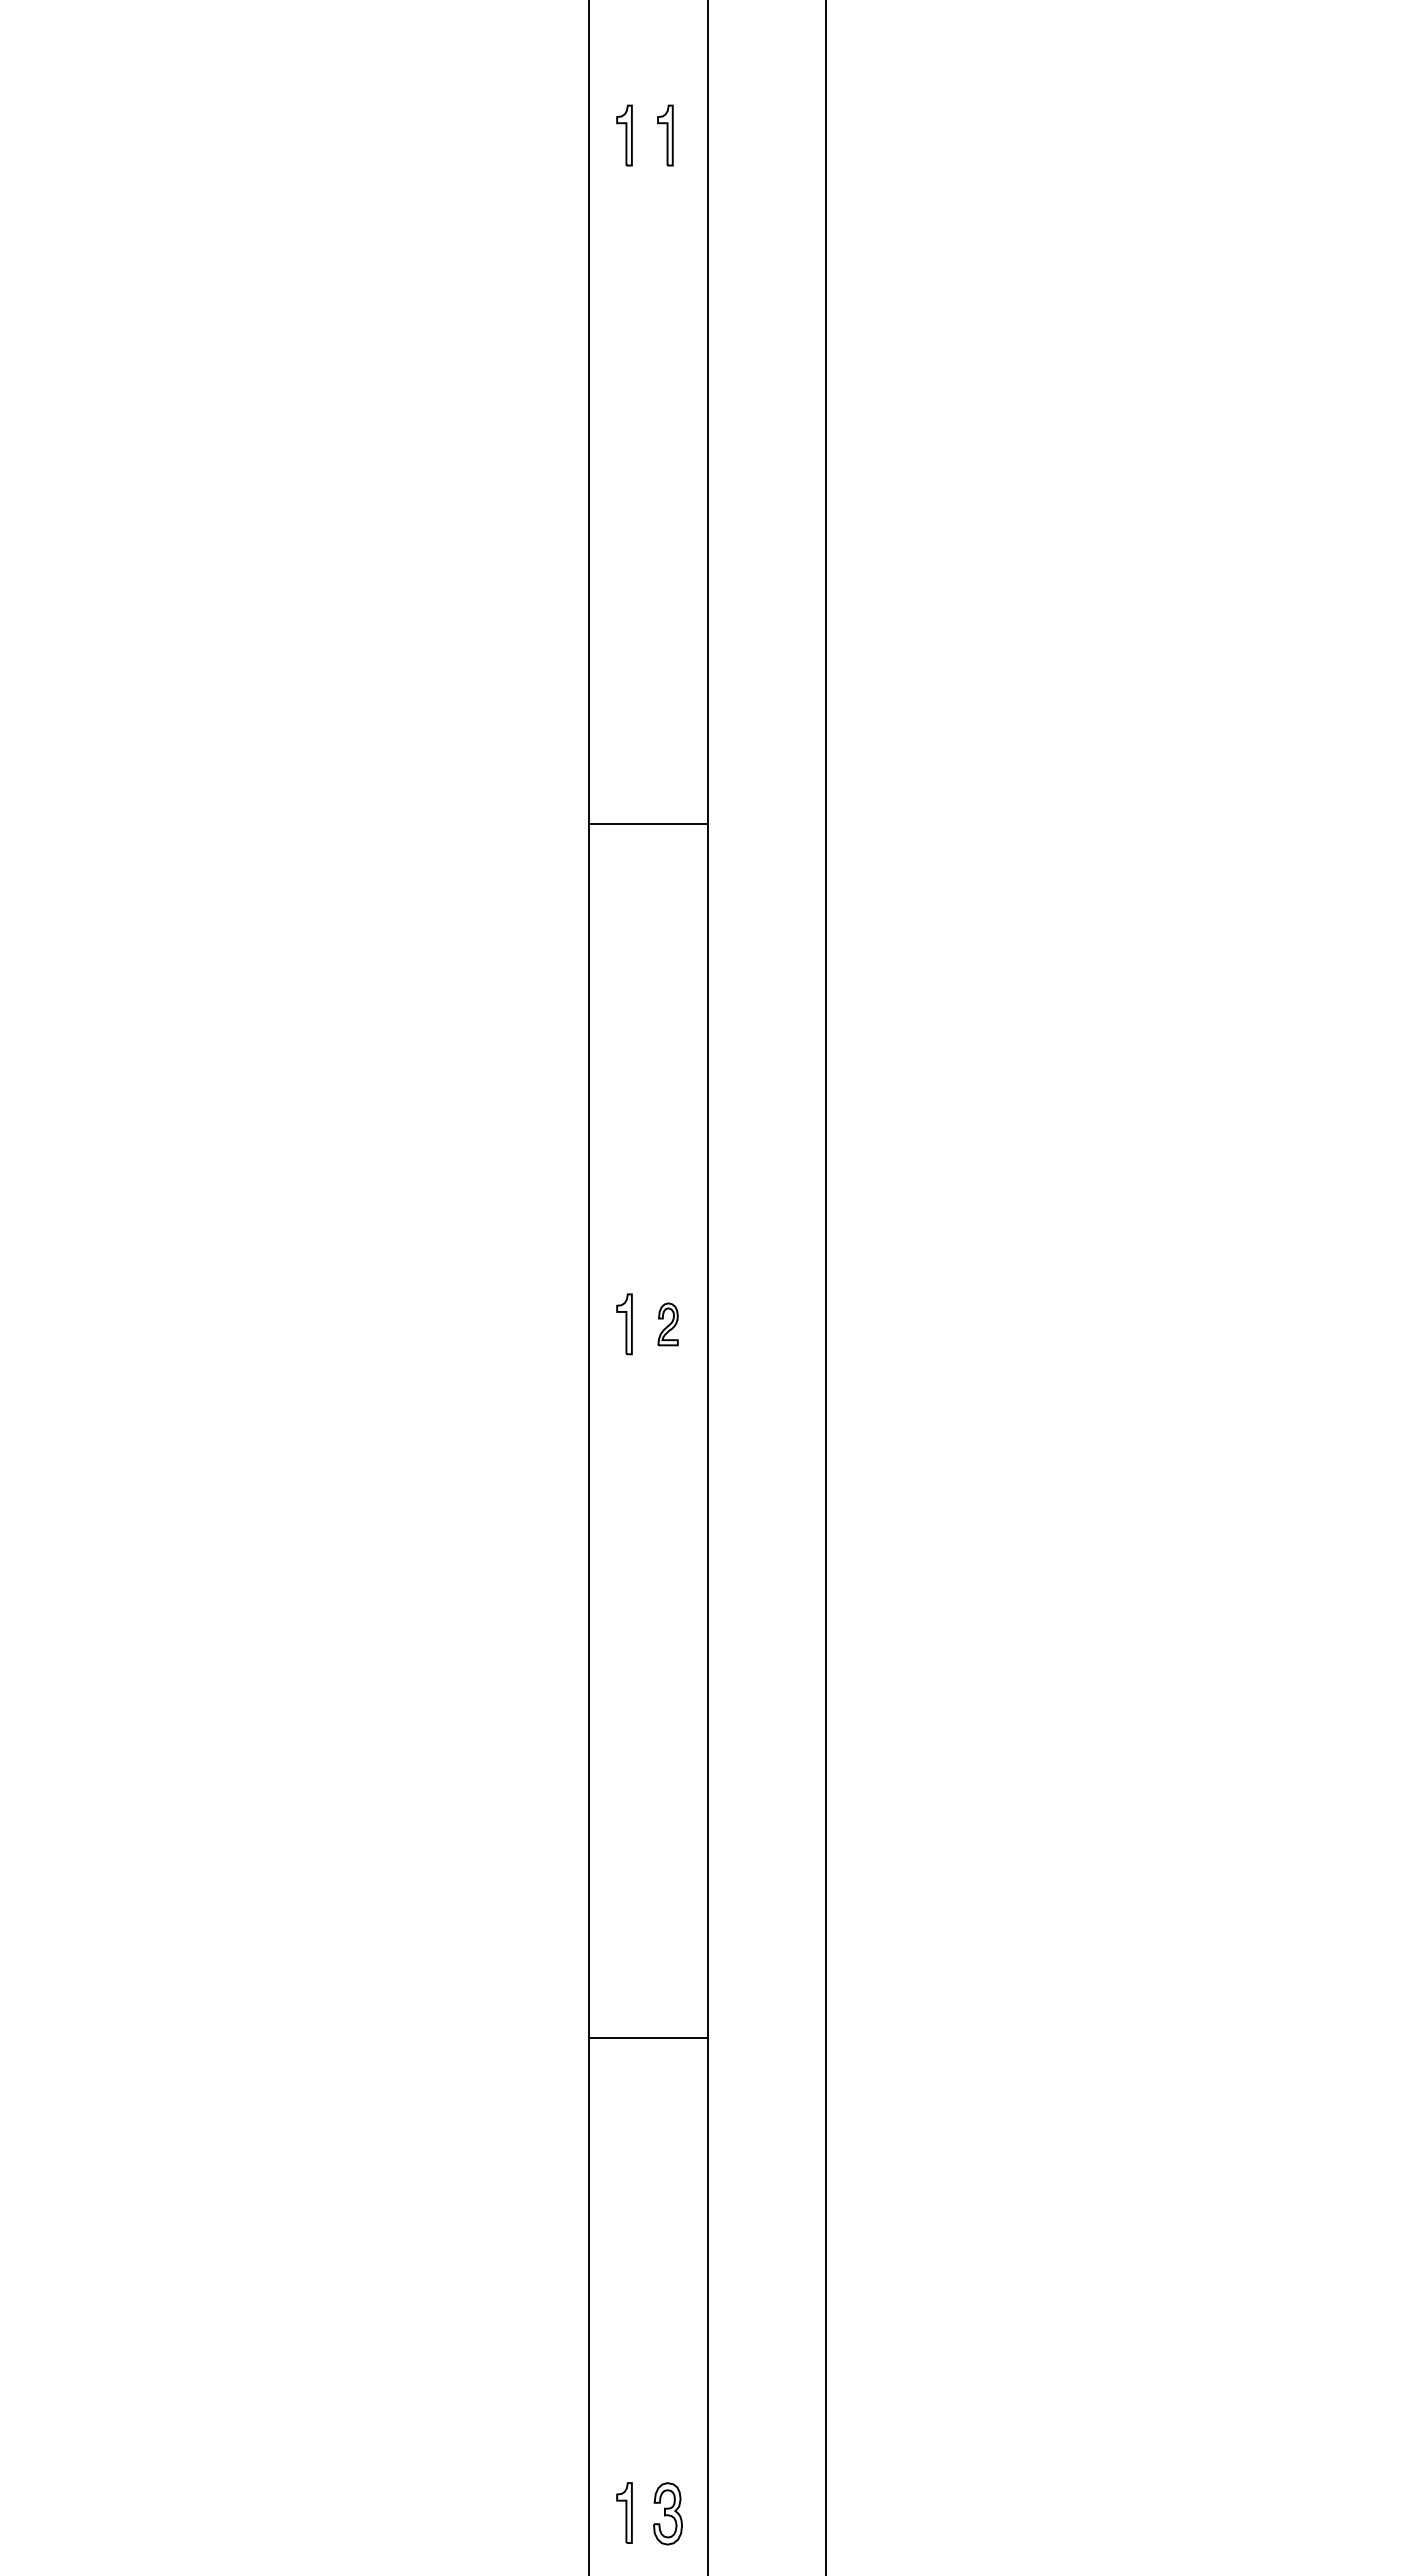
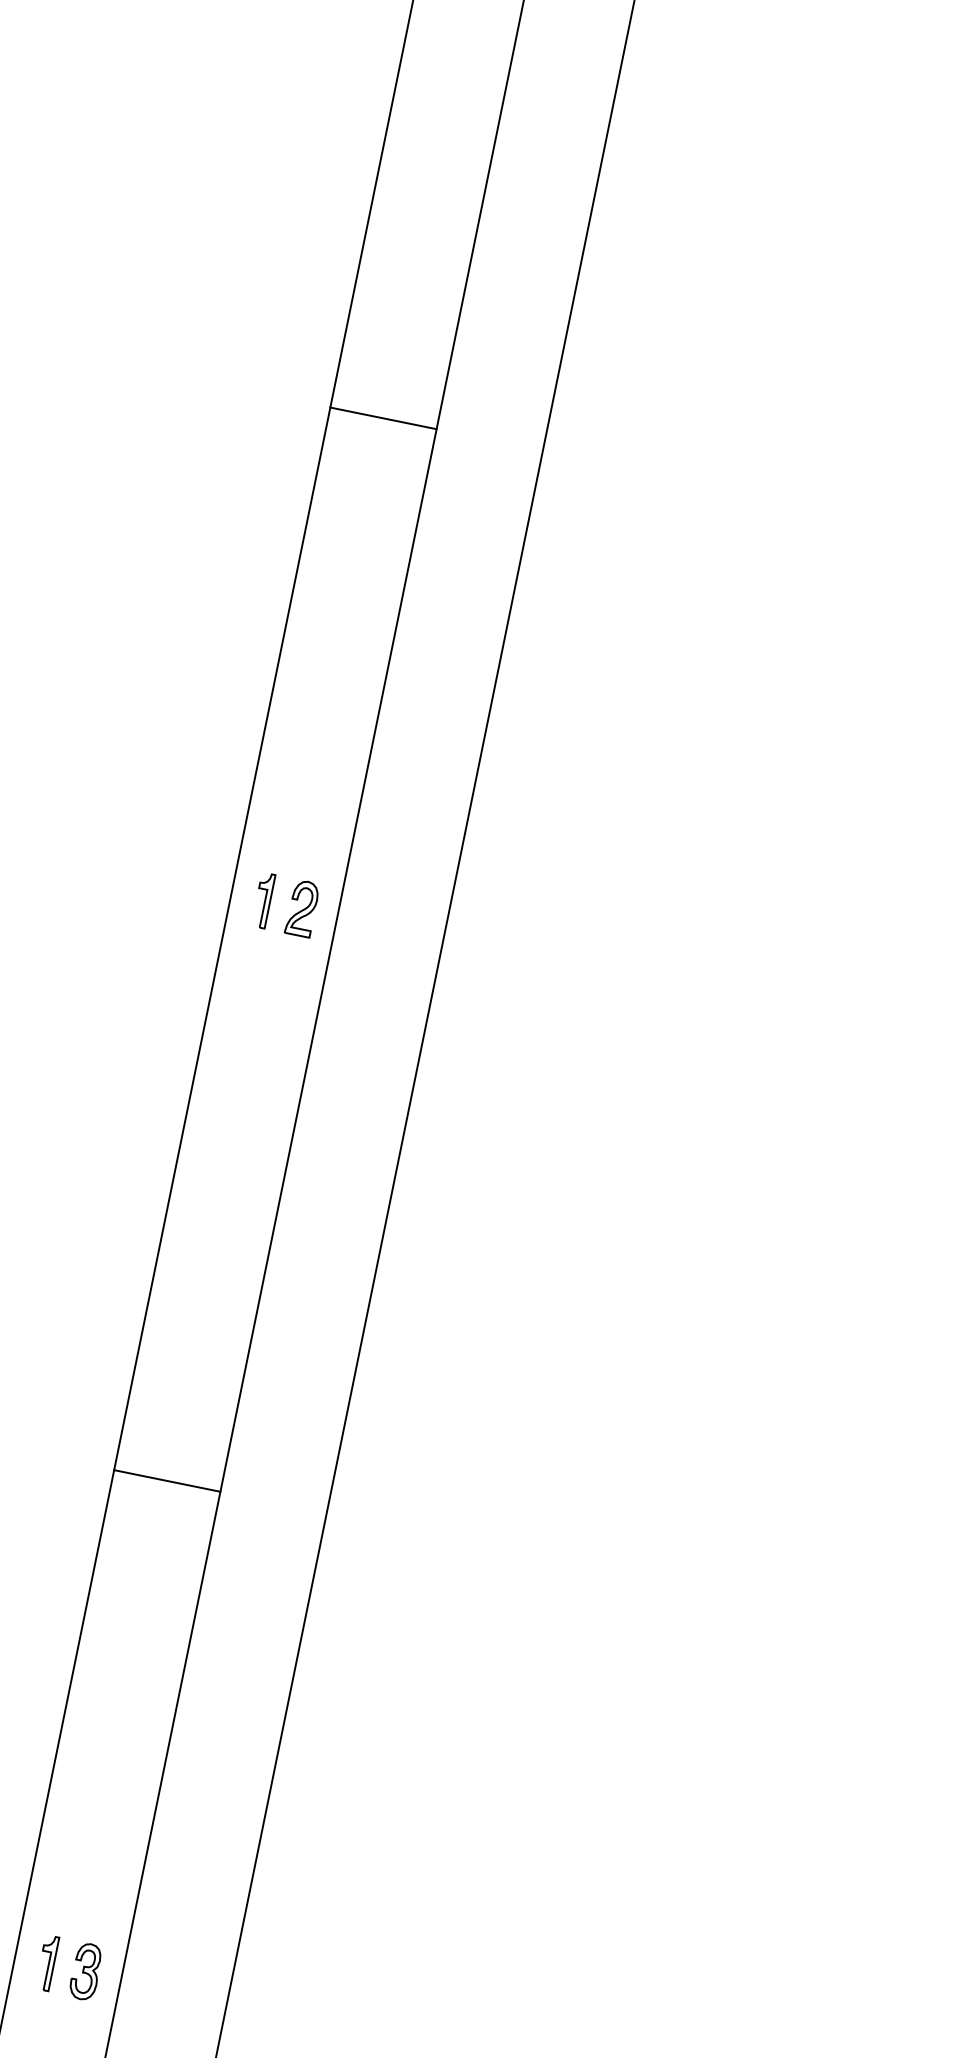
line: (647, 824) -> (382, 418), moved
part: (667, 1324) -> (301, 908), size x1.43
line: (647, 2037) -> (166, 1480), moved

